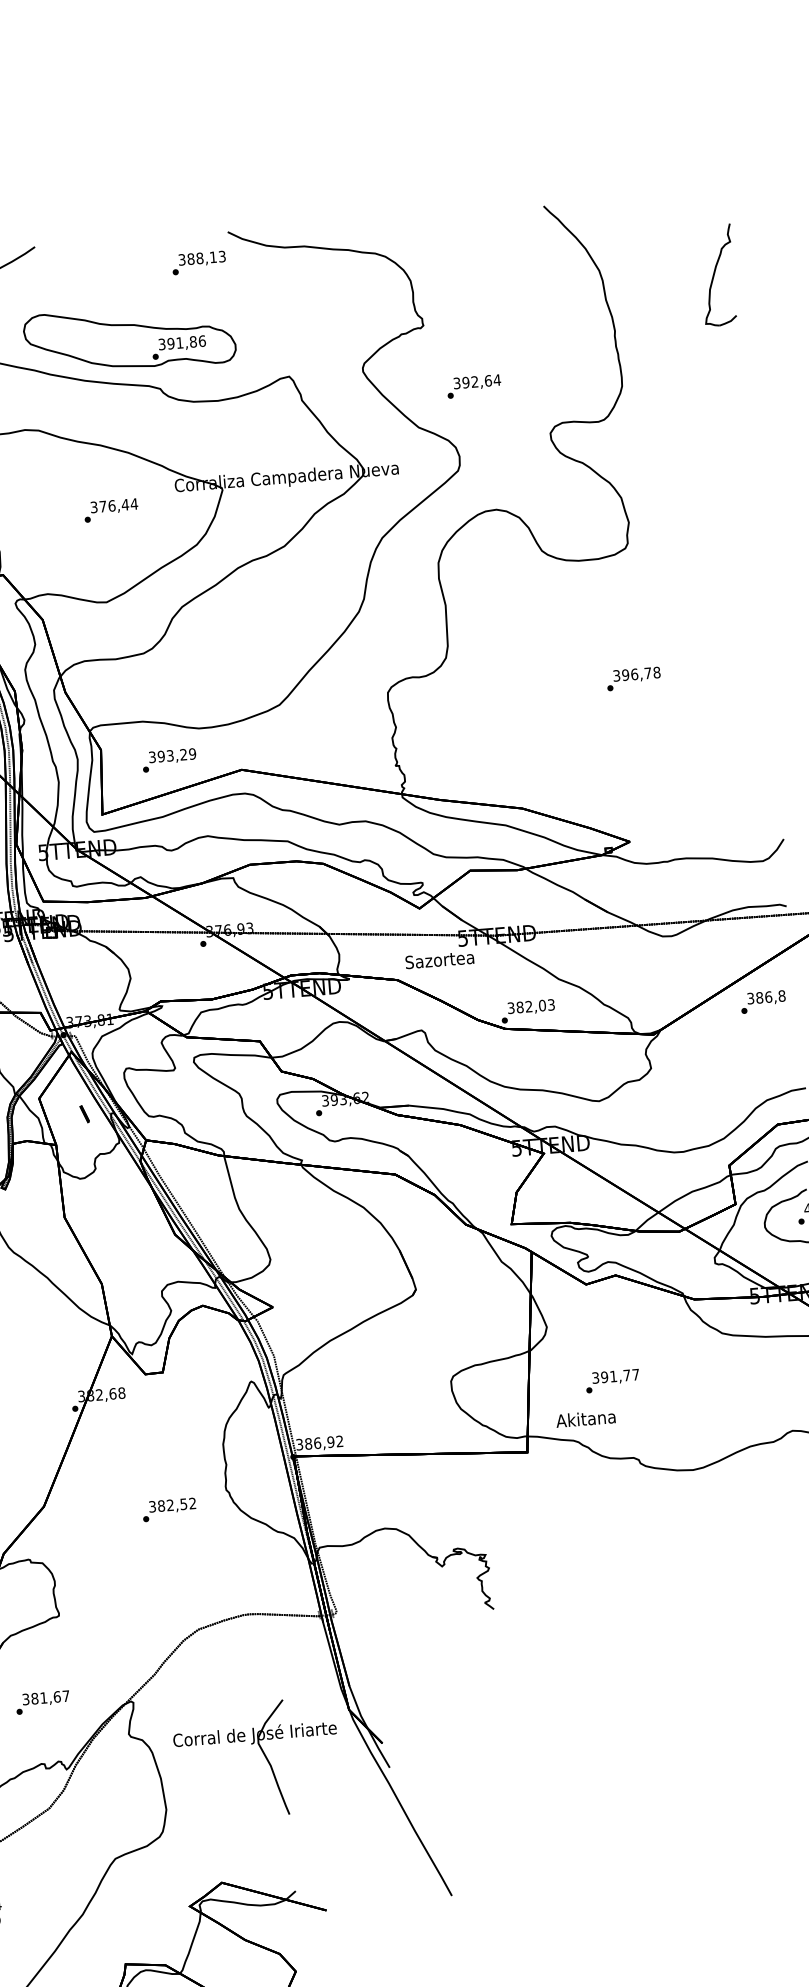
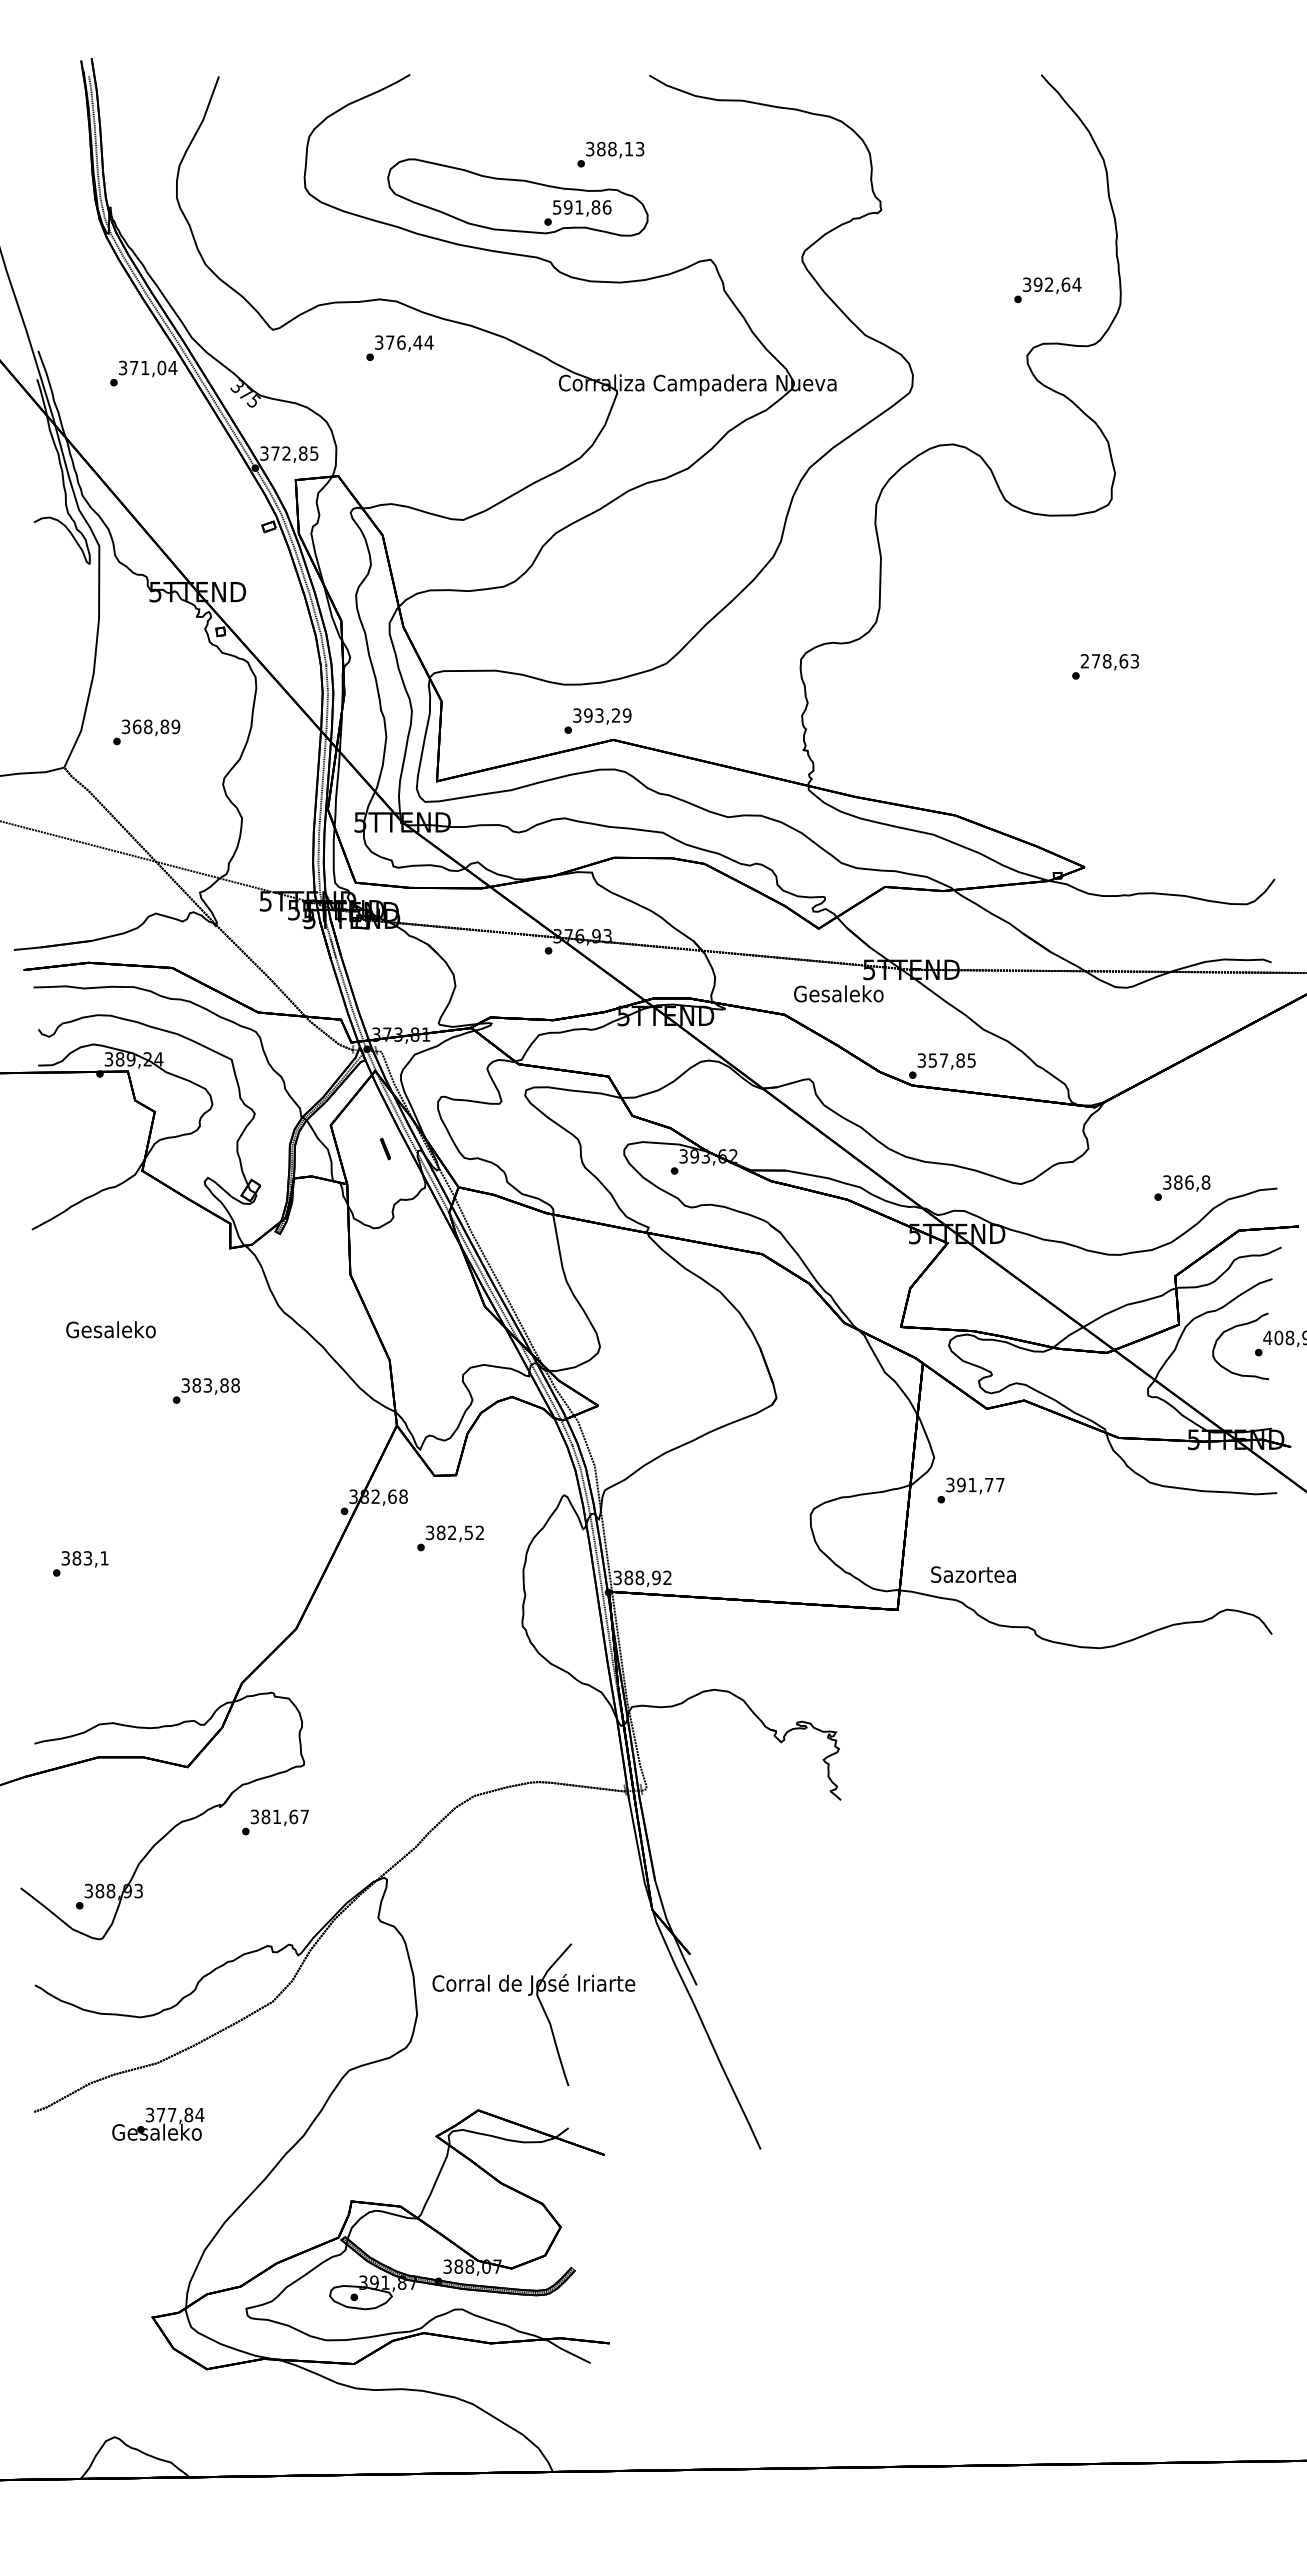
text: (198, 262) -> (610, 154), moved
part: (717, 275) -> (1249, 177), removed
text: (162, 343) -> (557, 206), 391,86 -> 591,86
text: (473, 386) -> (1047, 290), moved
text: (110, 509) -> (399, 347), moved
text: (636, 674) -> (1109, 661), 396,78 -> 278,63
text: (169, 759) -> (597, 720), moved
text: (439, 959) -> (838, 993), Sazortea -> Gesaleko
text: (763, 1001) -> (1182, 1187), moved
text: (535, 1006) -> (951, 1060), 382,03 -> 357,85
text: (612, 1381) -> (970, 1490), moved
text: (586, 1418) -> (973, 1573), Akitana -> Sazortea
text: (317, 1442) -> (639, 1577), 386,92 -> 388,92
text: (169, 1509) -> (450, 1538), moved
text: (42, 1702) -> (275, 1822), moved
part: (263, 1754) -> (542, 2009), moved

